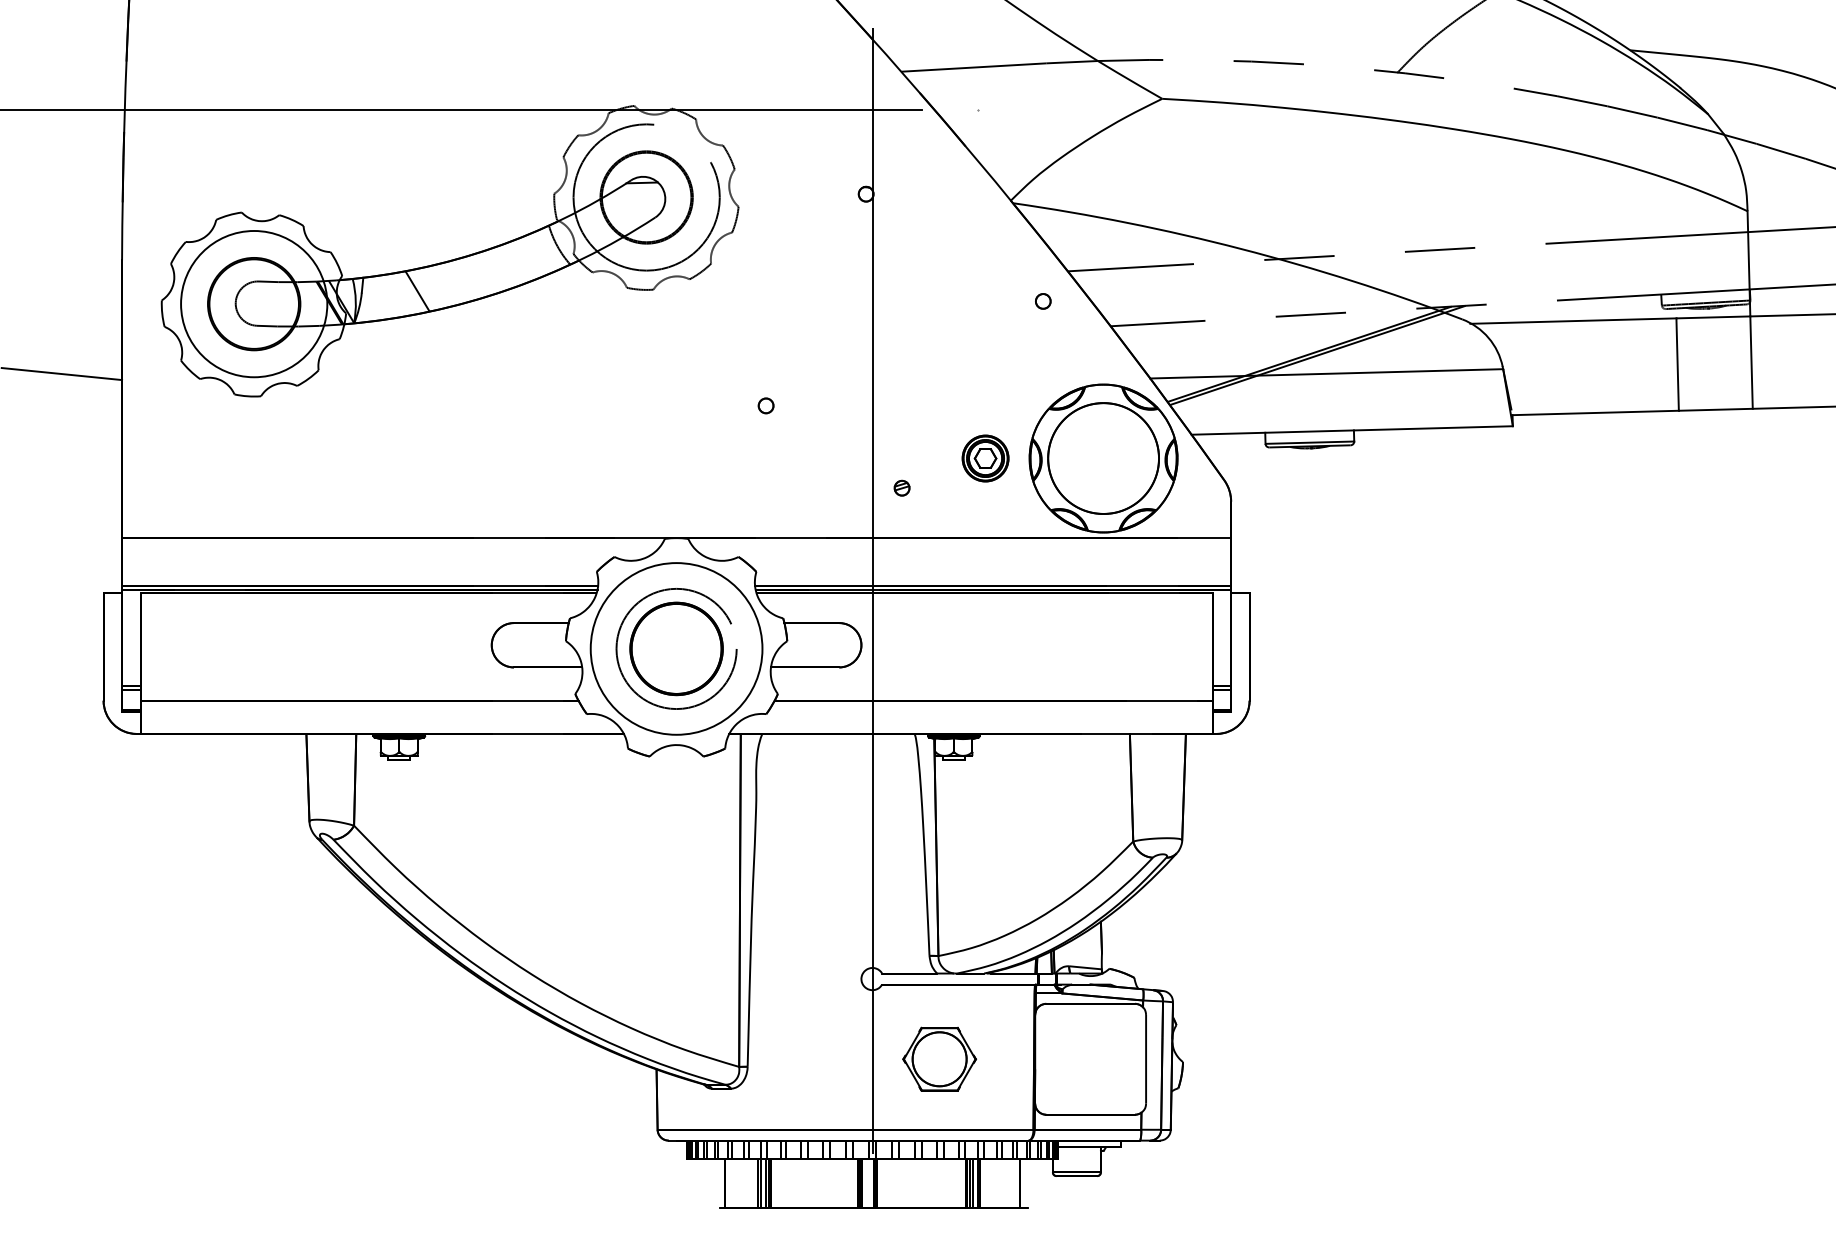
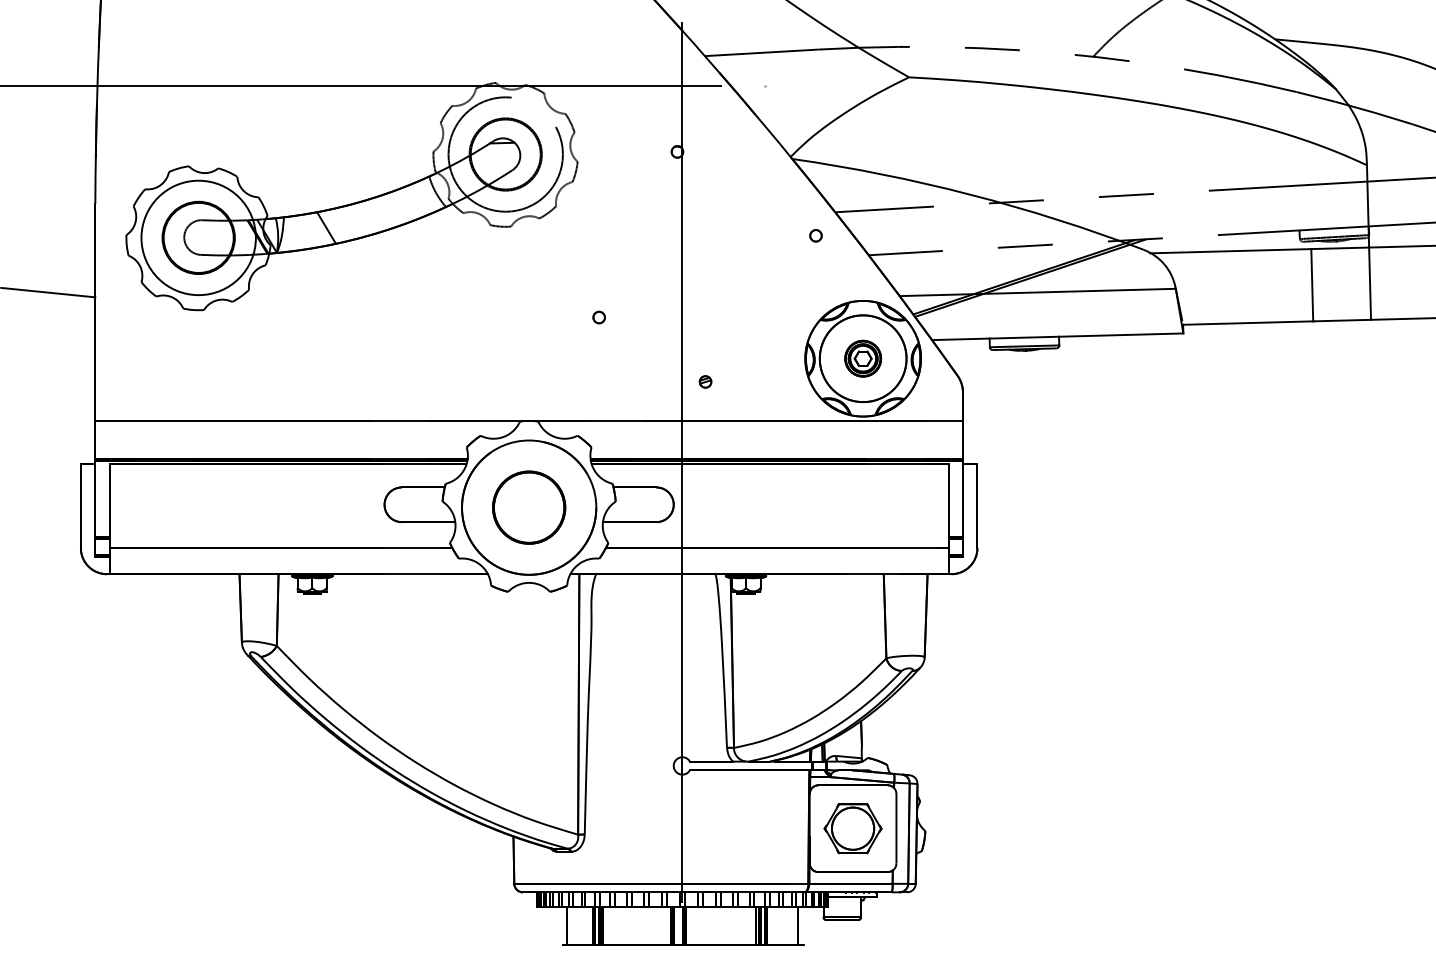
part: (985, 458) -> (863, 358), moved
circle: (676, 648) -> (529, 507), size x1.43
part: (939, 1058) -> (852, 828), moved

